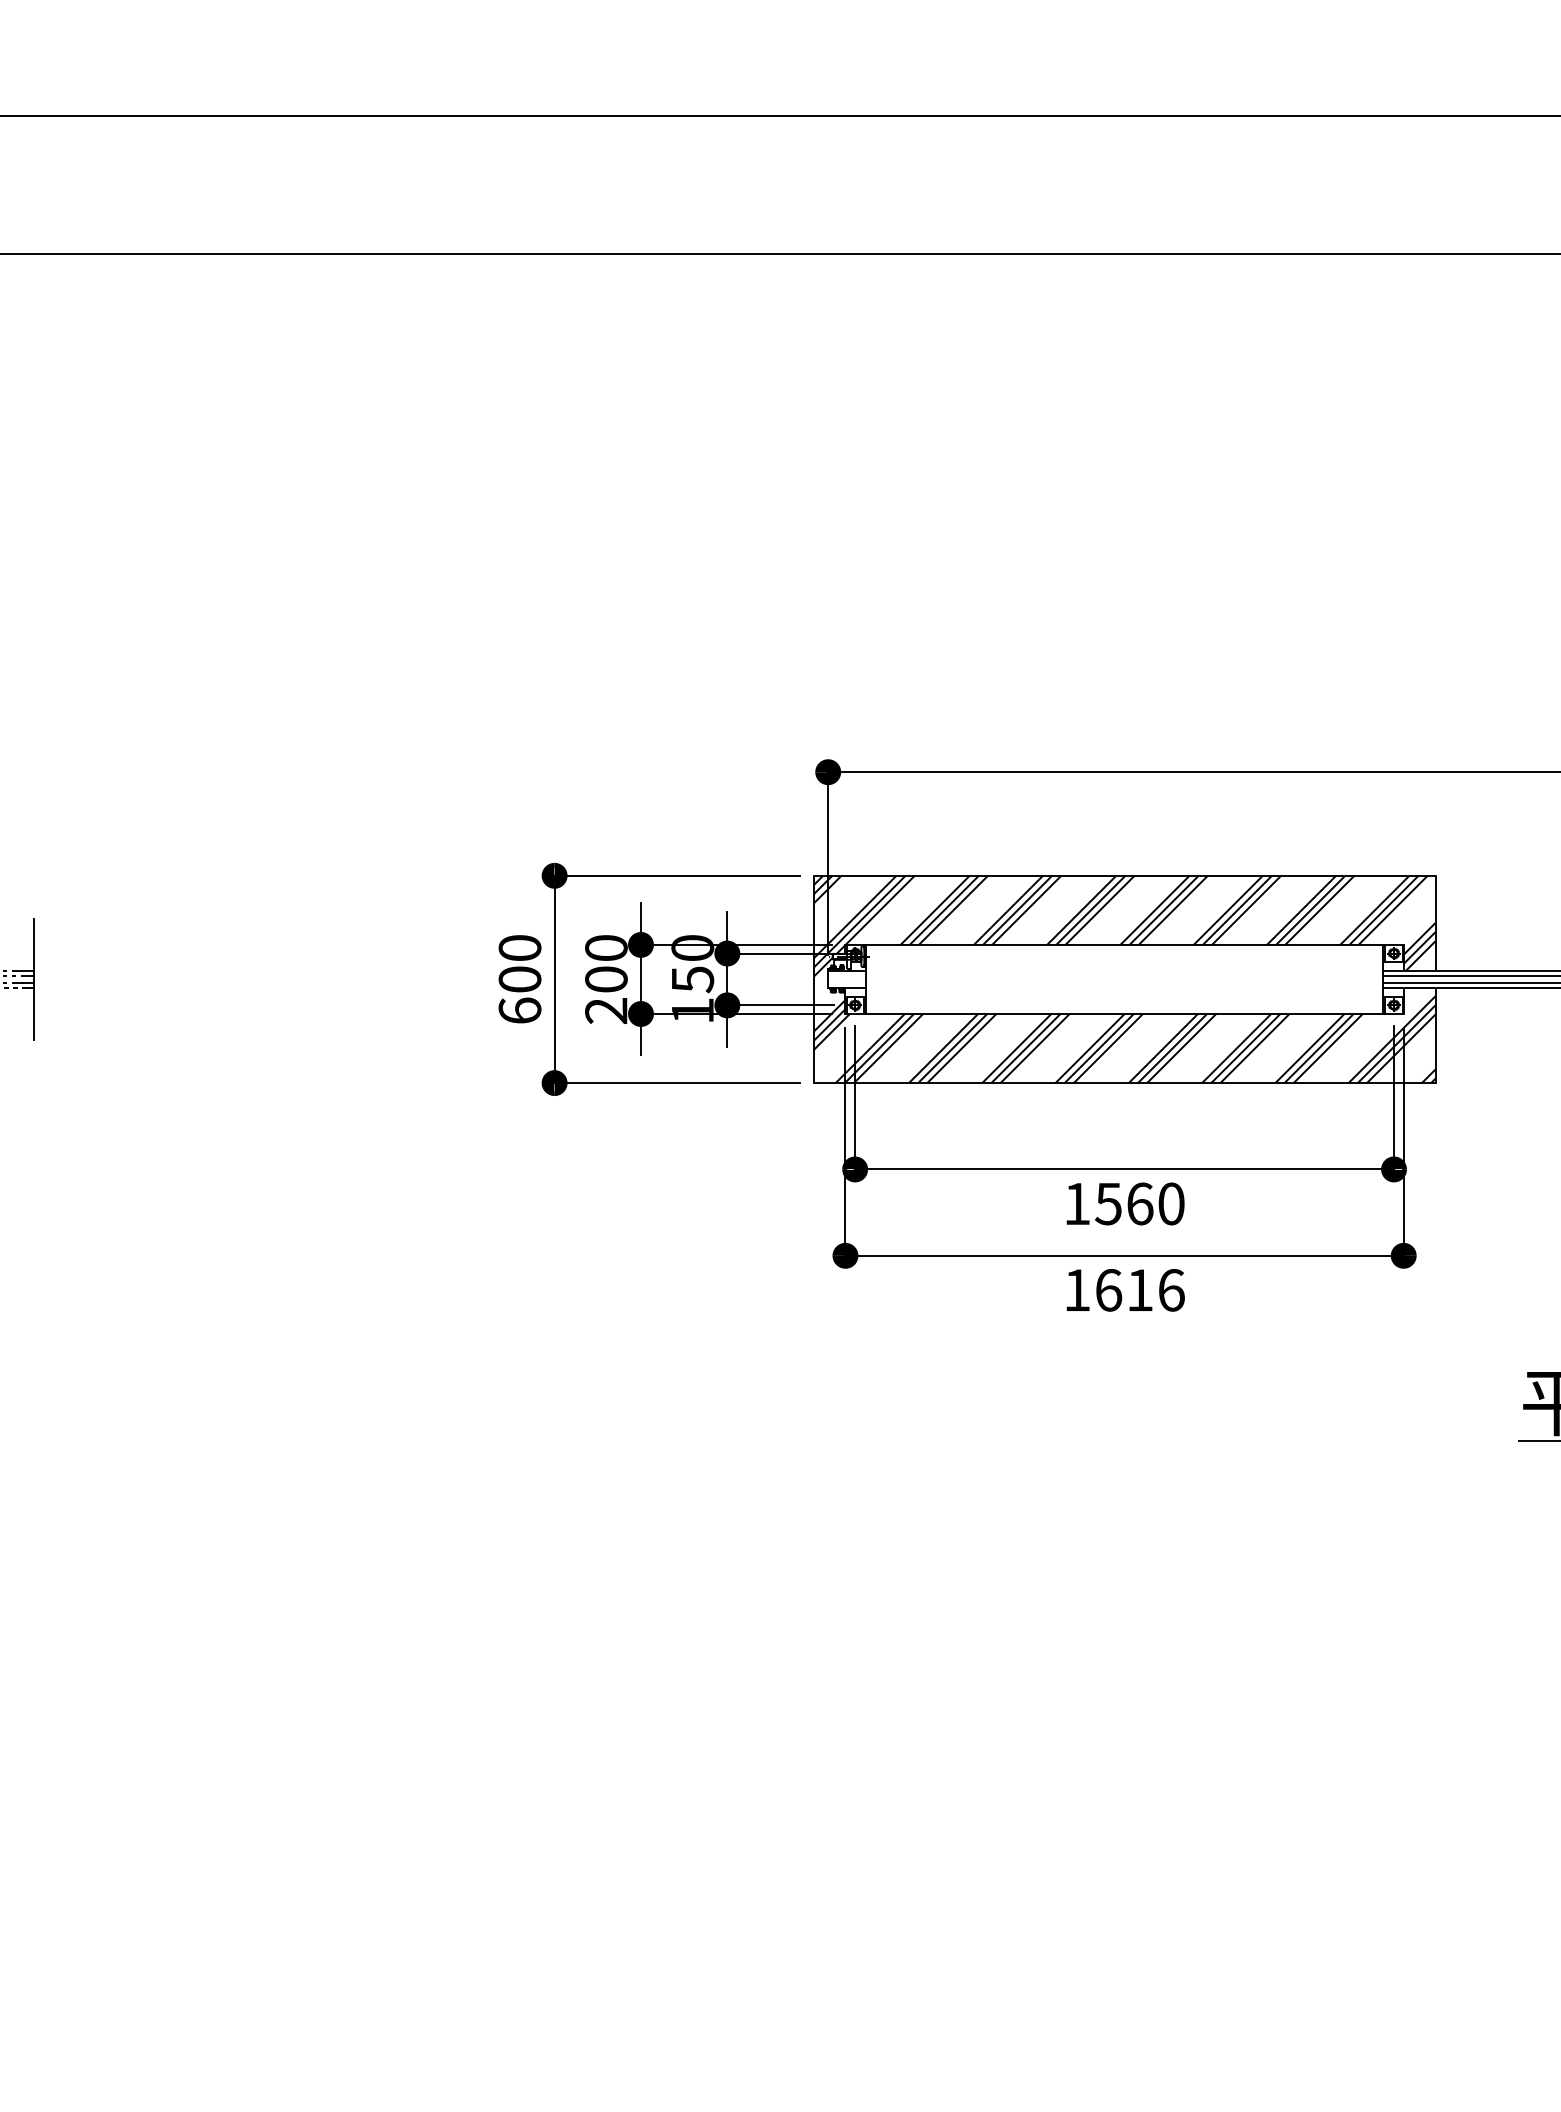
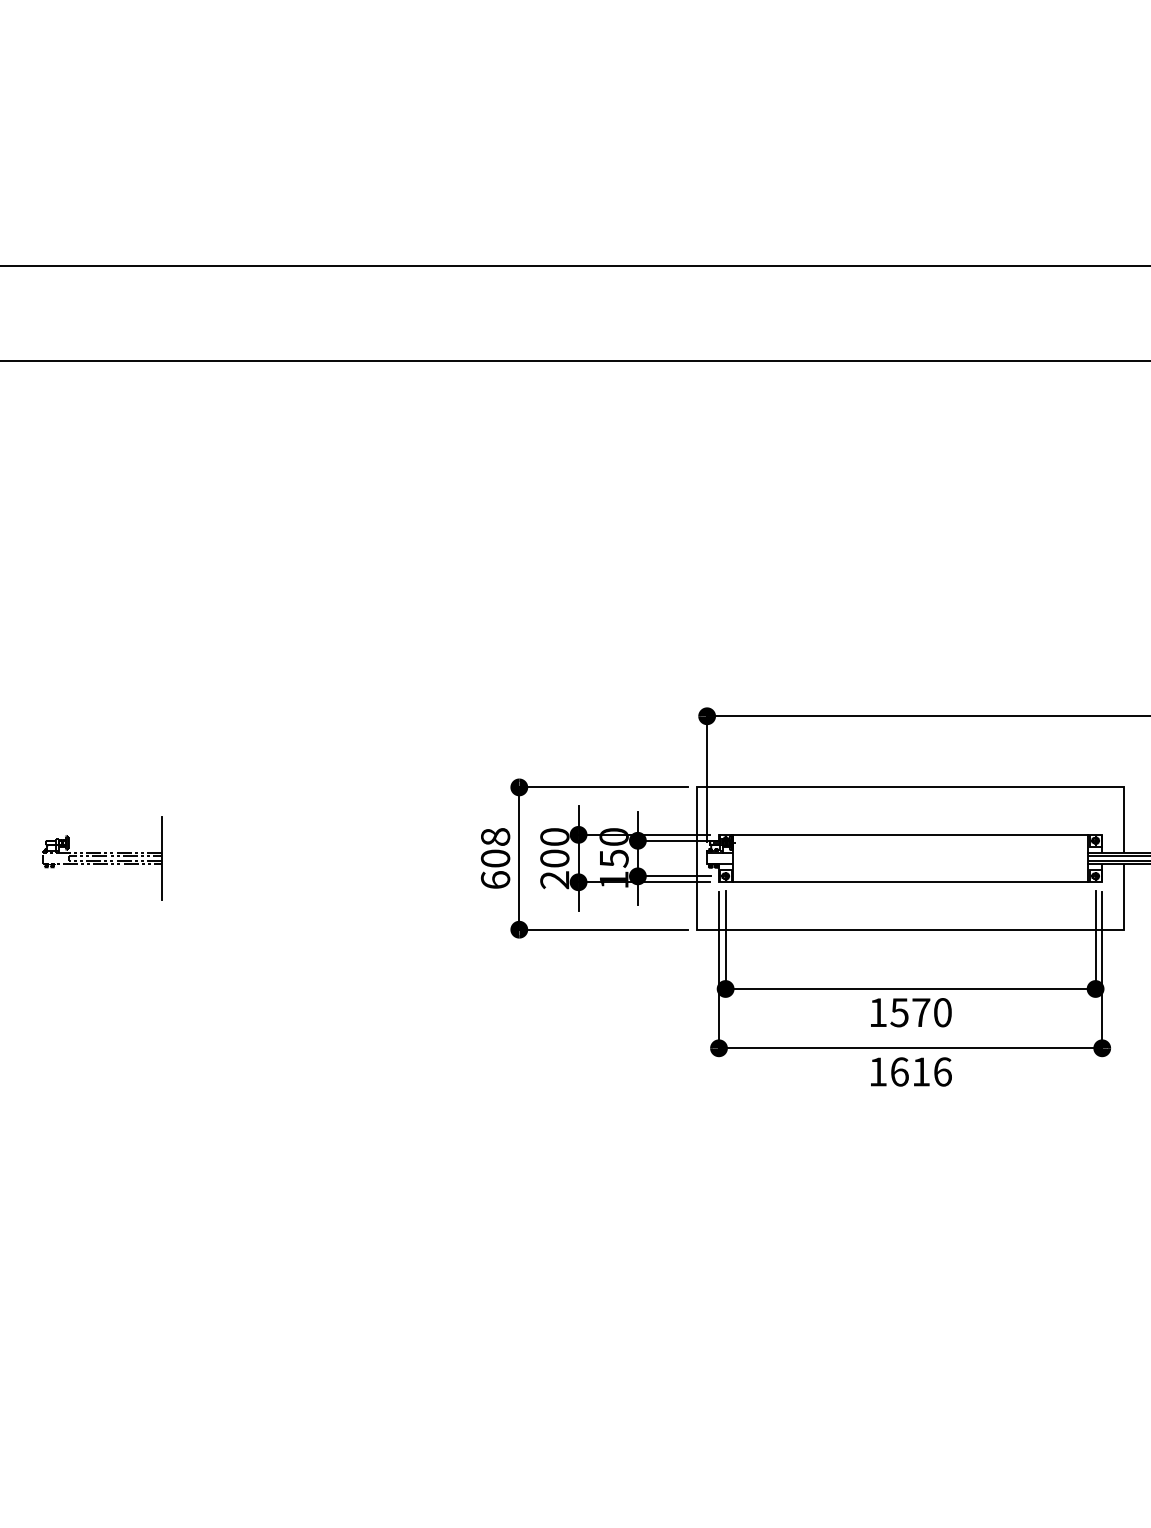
text: (518, 947) -> (494, 836), 600 -> 608
hatch: (1124, 979) -> (910, 858), removed
text: (1140, 1203) -> (921, 1012), 1560 -> 1570

